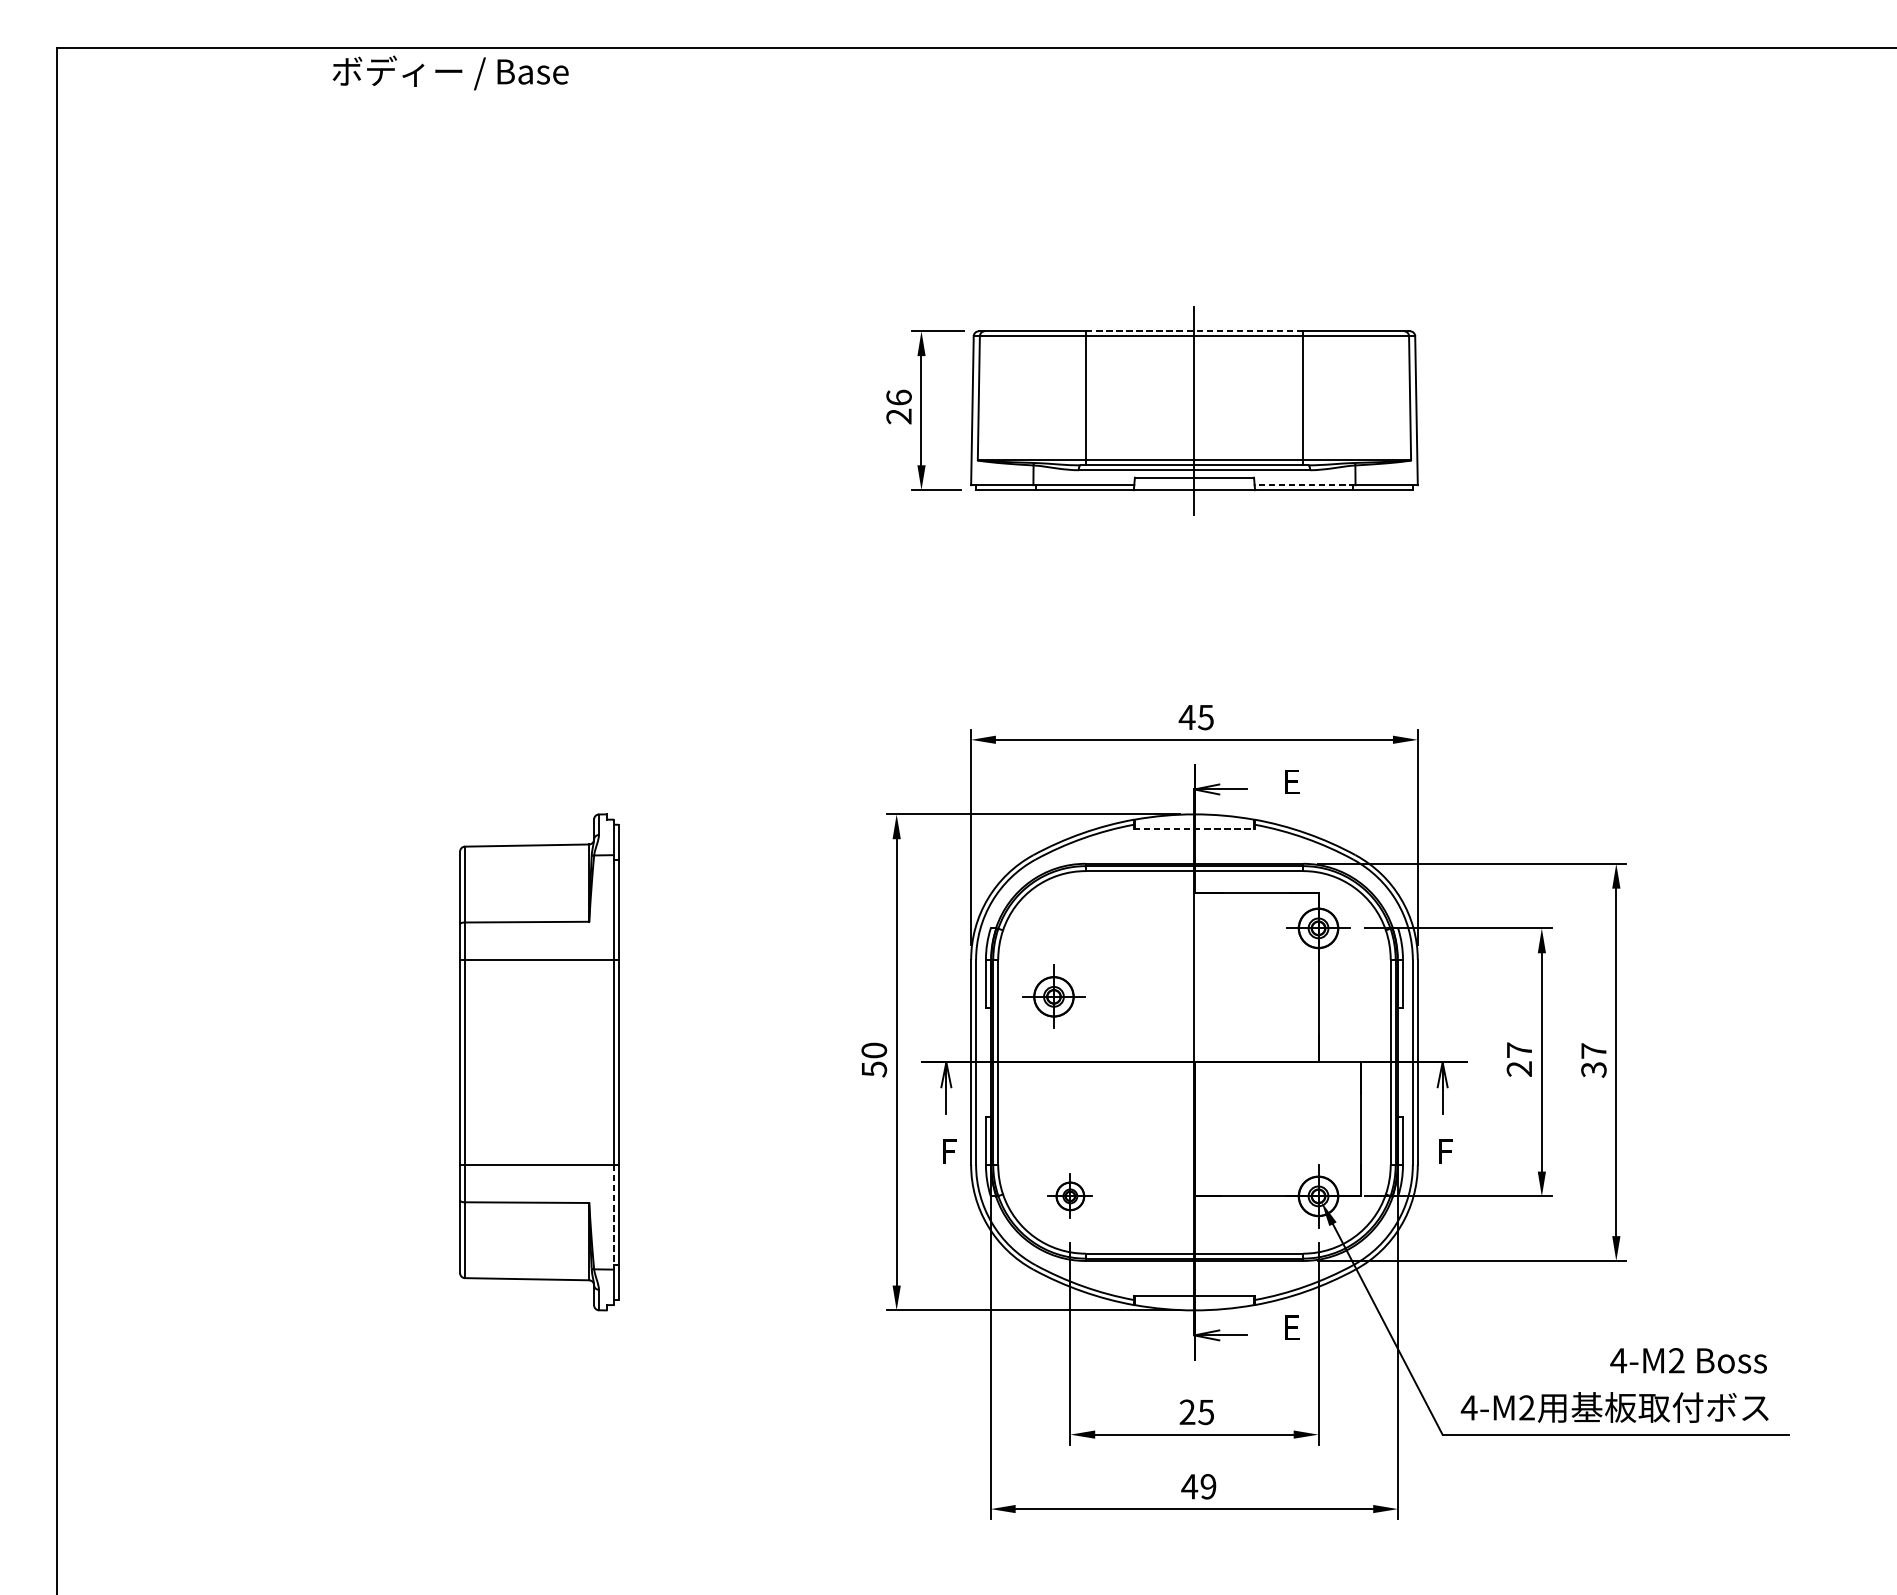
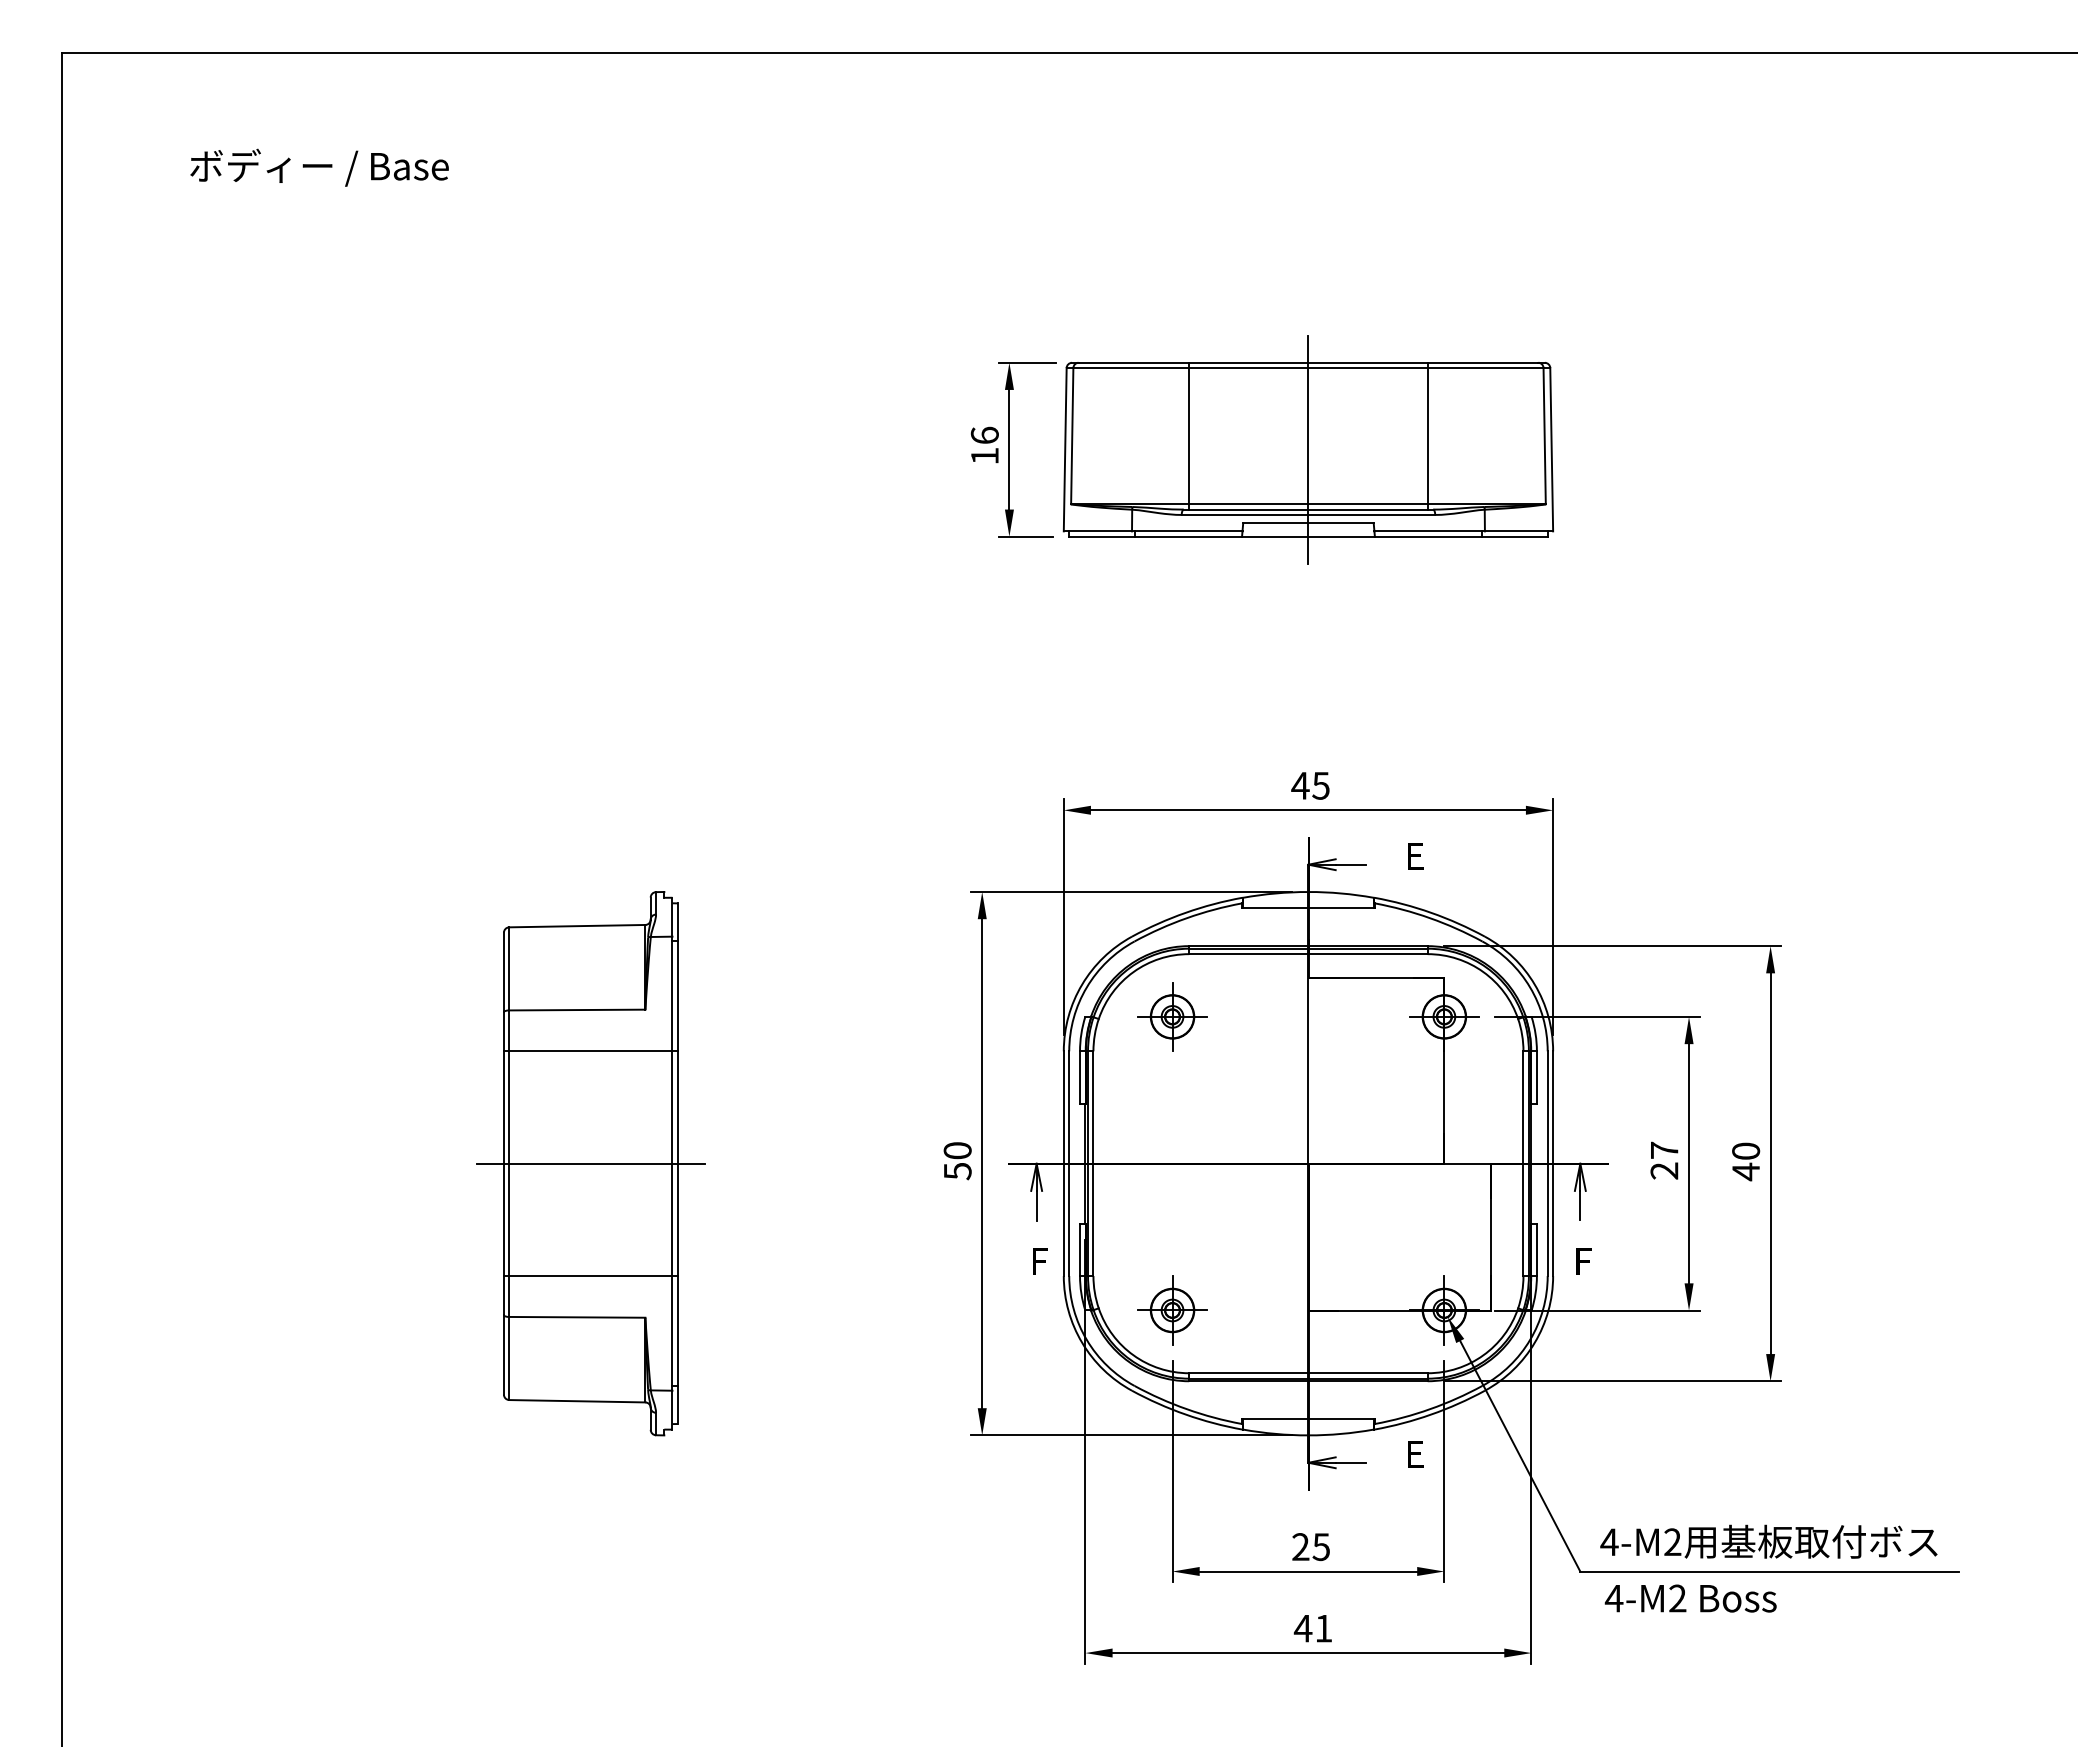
text: (450, 72) -> (319, 167), moved
line: (1193, 331) -> (1307, 362), dashed -> solid
text: (898, 415) -> (984, 455), 26 -> 16
line: (1304, 485) -> (1429, 531), dashed -> solid
line: (1194, 829) -> (1308, 908), dashed -> solid
part: (1053, 996) -> (1172, 1016), moved
text: (1594, 1060) -> (1746, 1161), 37 -> 40
line: (539, 1062) -> (590, 1163), added
part: (1070, 1196) -> (1172, 1310), size x1.43
line: (613, 1217) -> (672, 1333), dashed -> solid
text: (1688, 1360) -> (1690, 1598), moved
text: (1208, 1486) -> (1323, 1628), 49 -> 41

